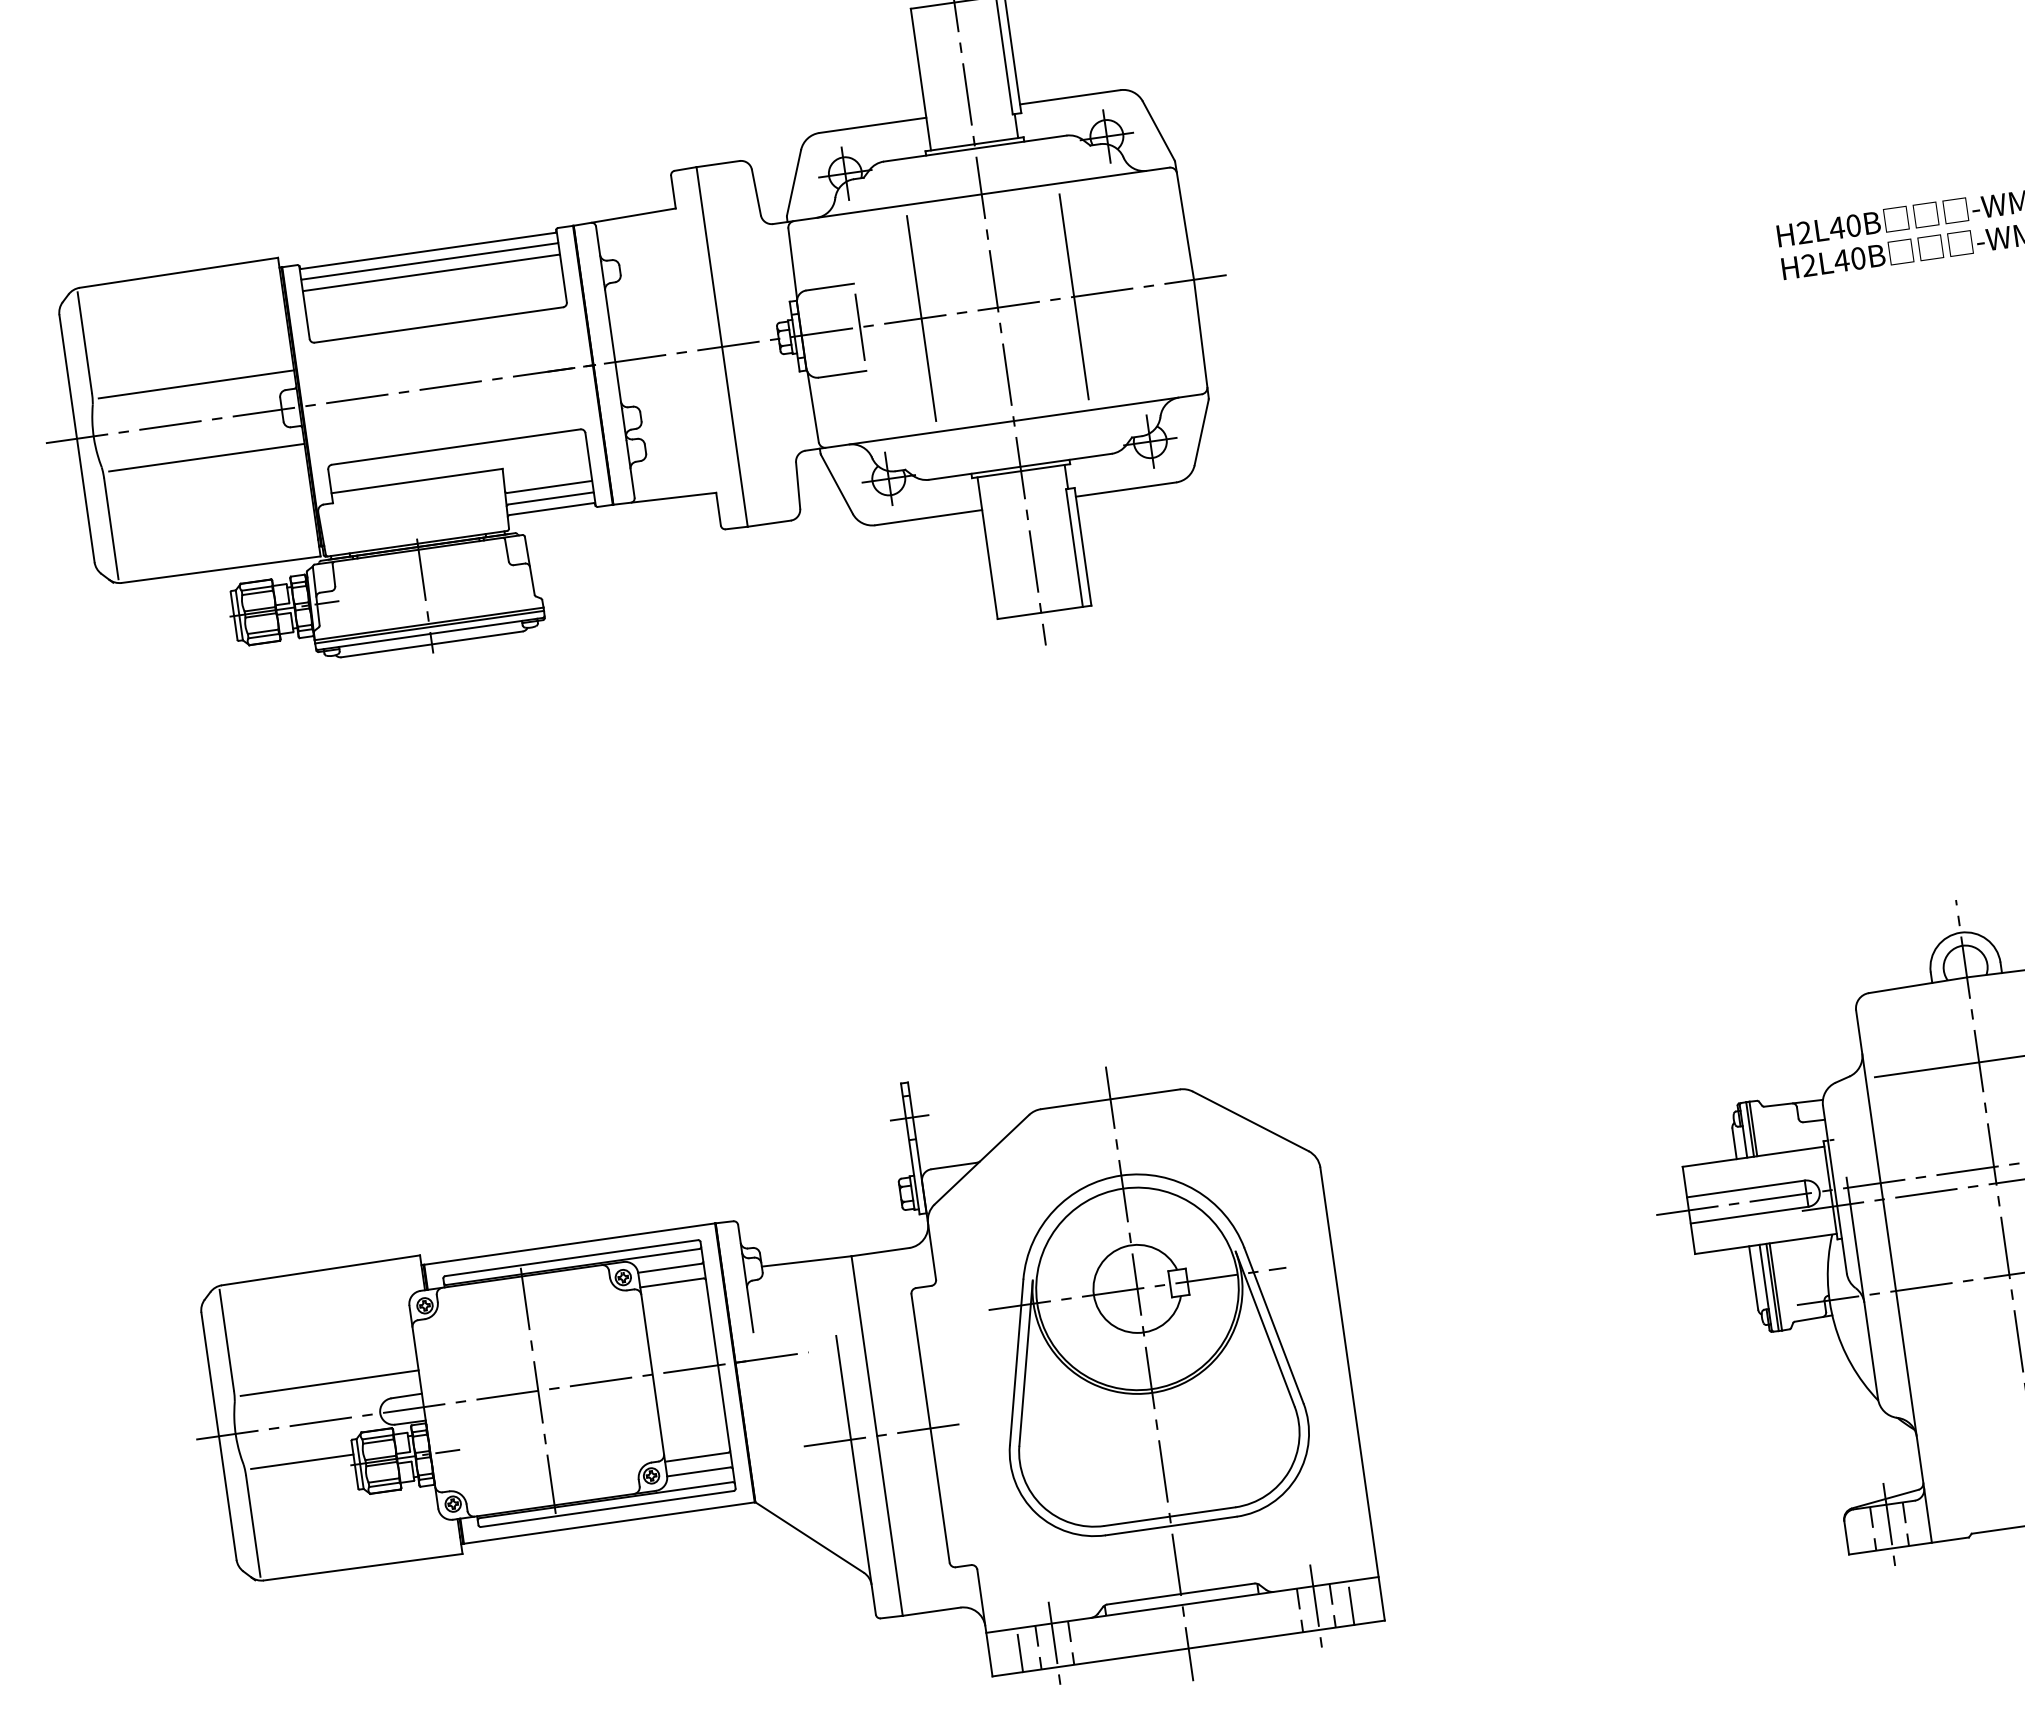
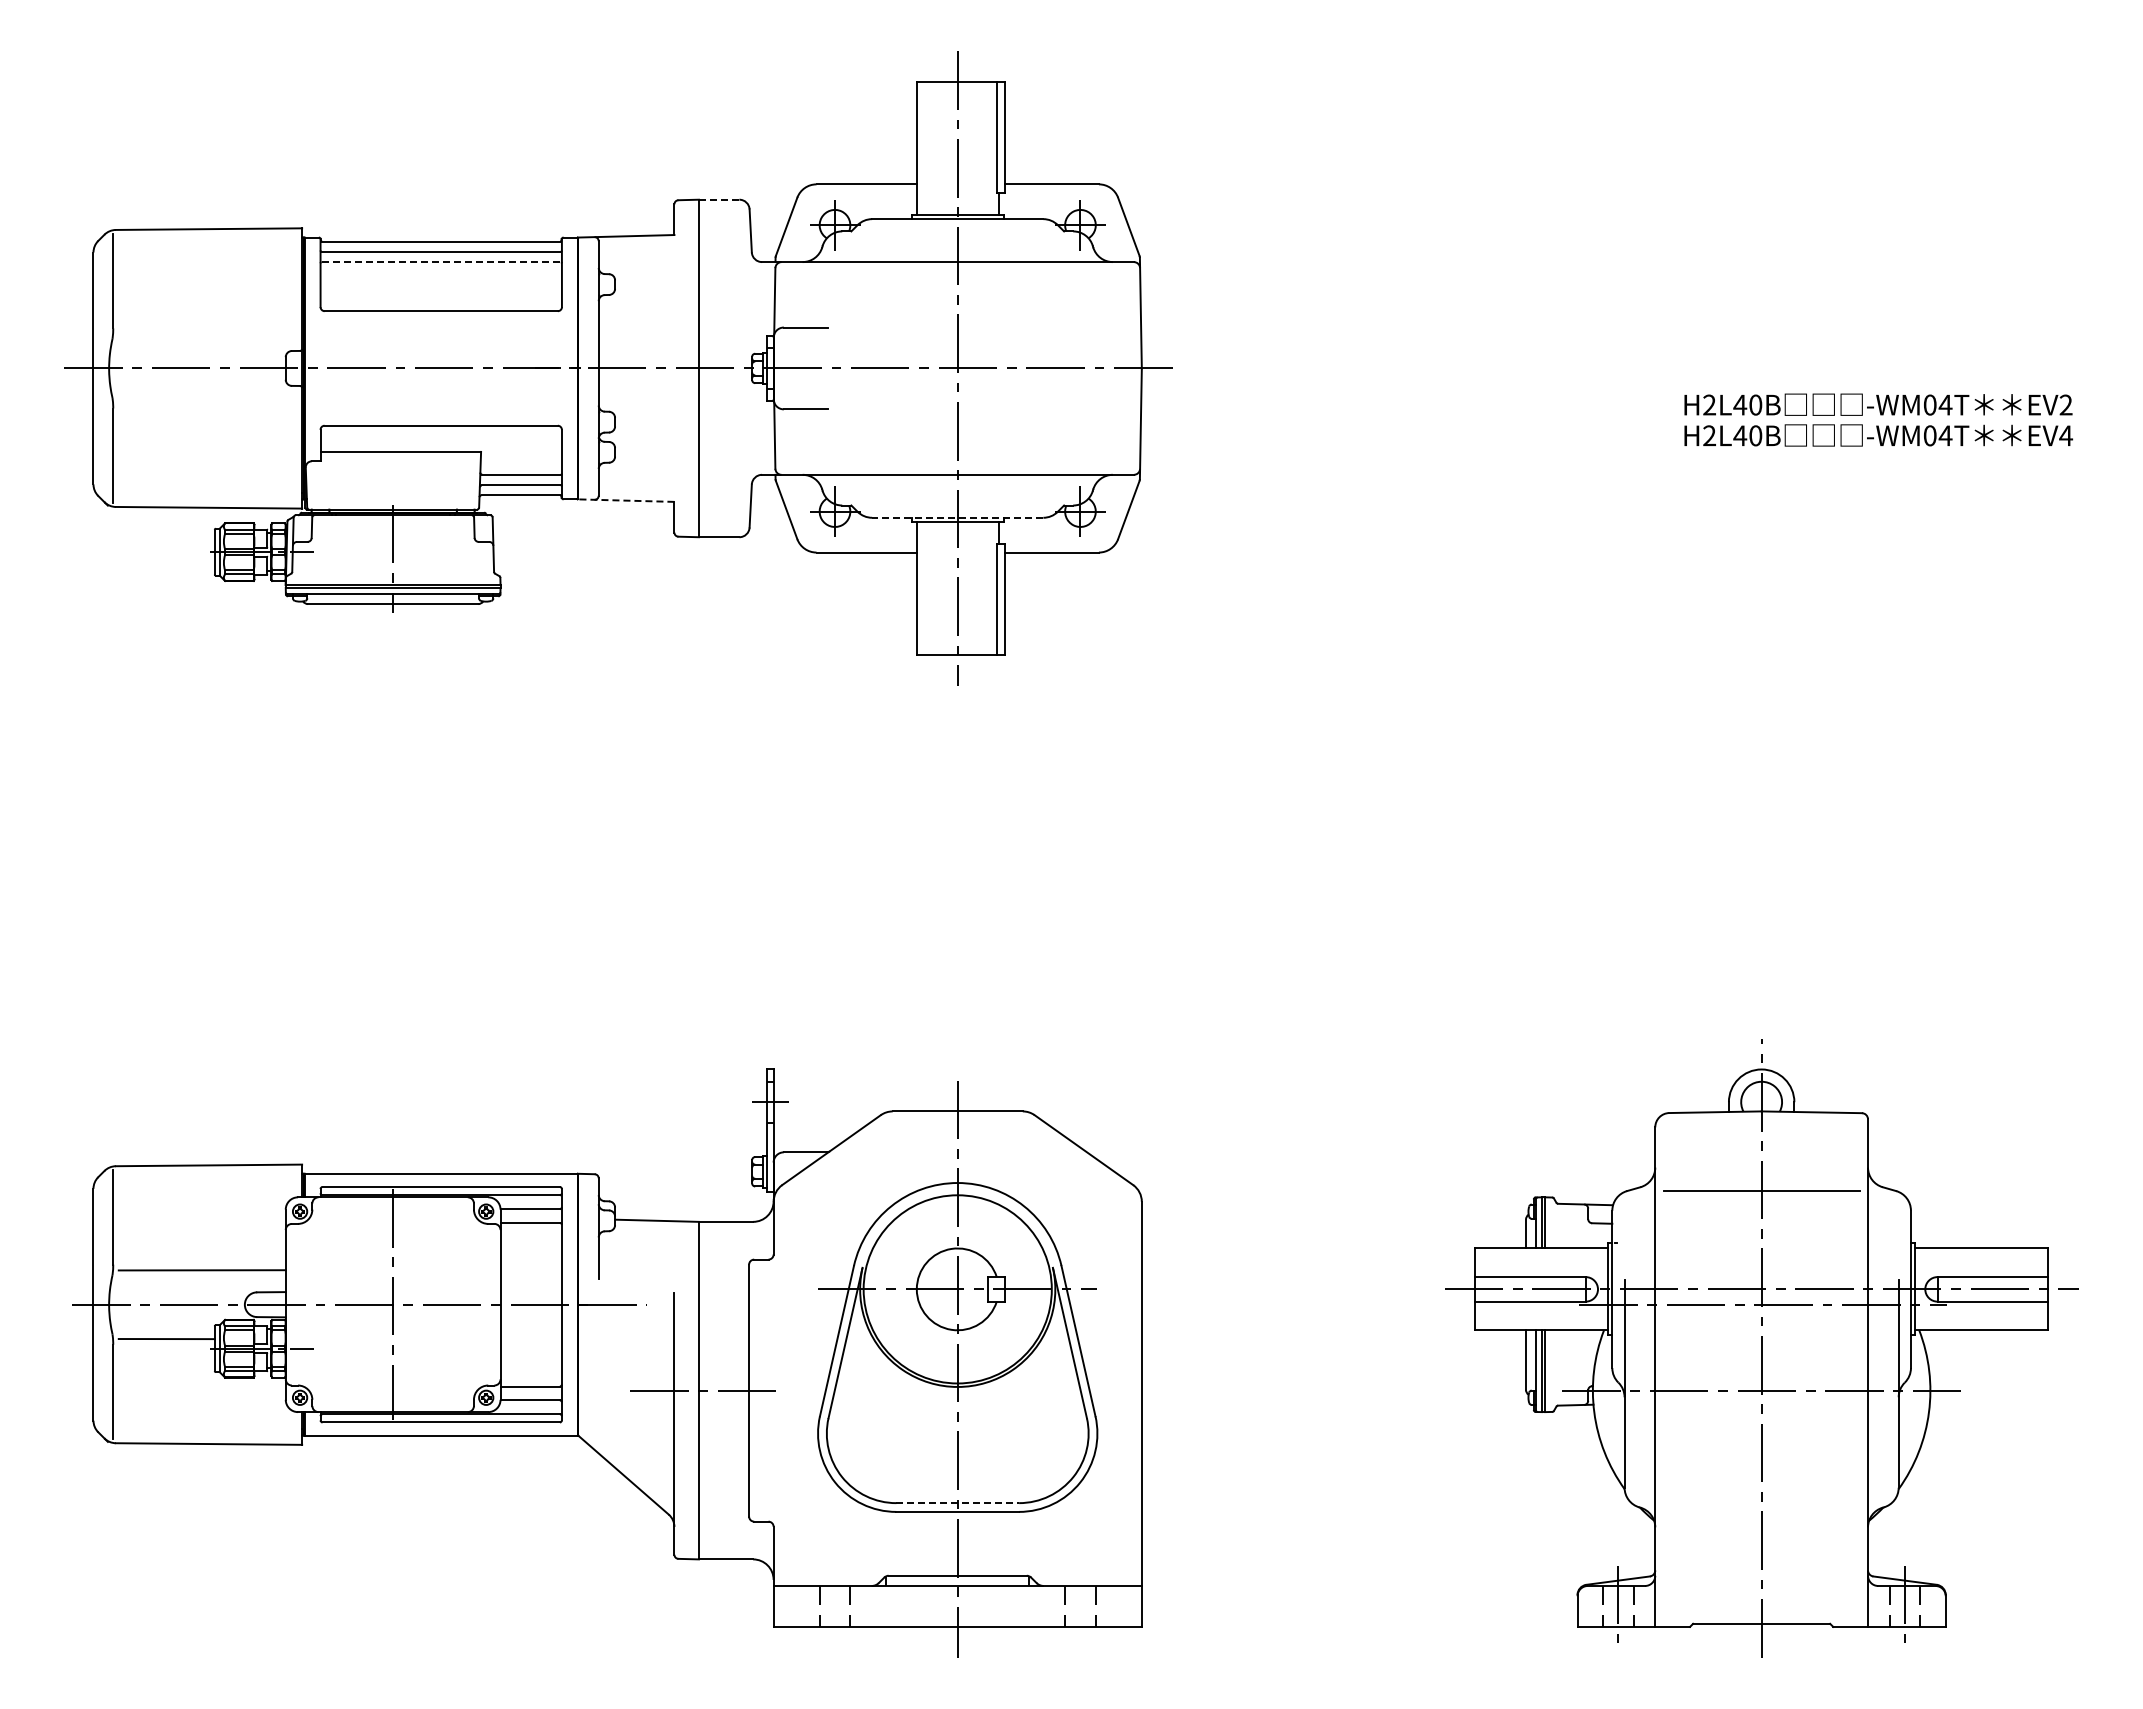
line: (717, 163) -> (718, 199), solid -> dashed
line: (431, 273) -> (441, 262), solid -> dashed
line: (1074, 296) -> (1029, 368), removed
line: (921, 318) -> (886, 368), removed
line: (860, 327) -> (828, 368), removed
line: (196, 383) -> (210, 333), removed
line: (206, 457) -> (210, 402), removed
line: (1020, 466) -> (957, 517), solid -> dashed
line: (663, 498) -> (625, 500), solid -> dashed
line: (1170, 1516) -> (958, 1503), solid -> dashed
line: (1351, 1605) -> (1113, 1608), removed
line: (1316, 1608) -> (1080, 1606), removed
line: (1055, 1645) -> (835, 1606), removed
line: (1020, 1652) -> (802, 1608), removed

